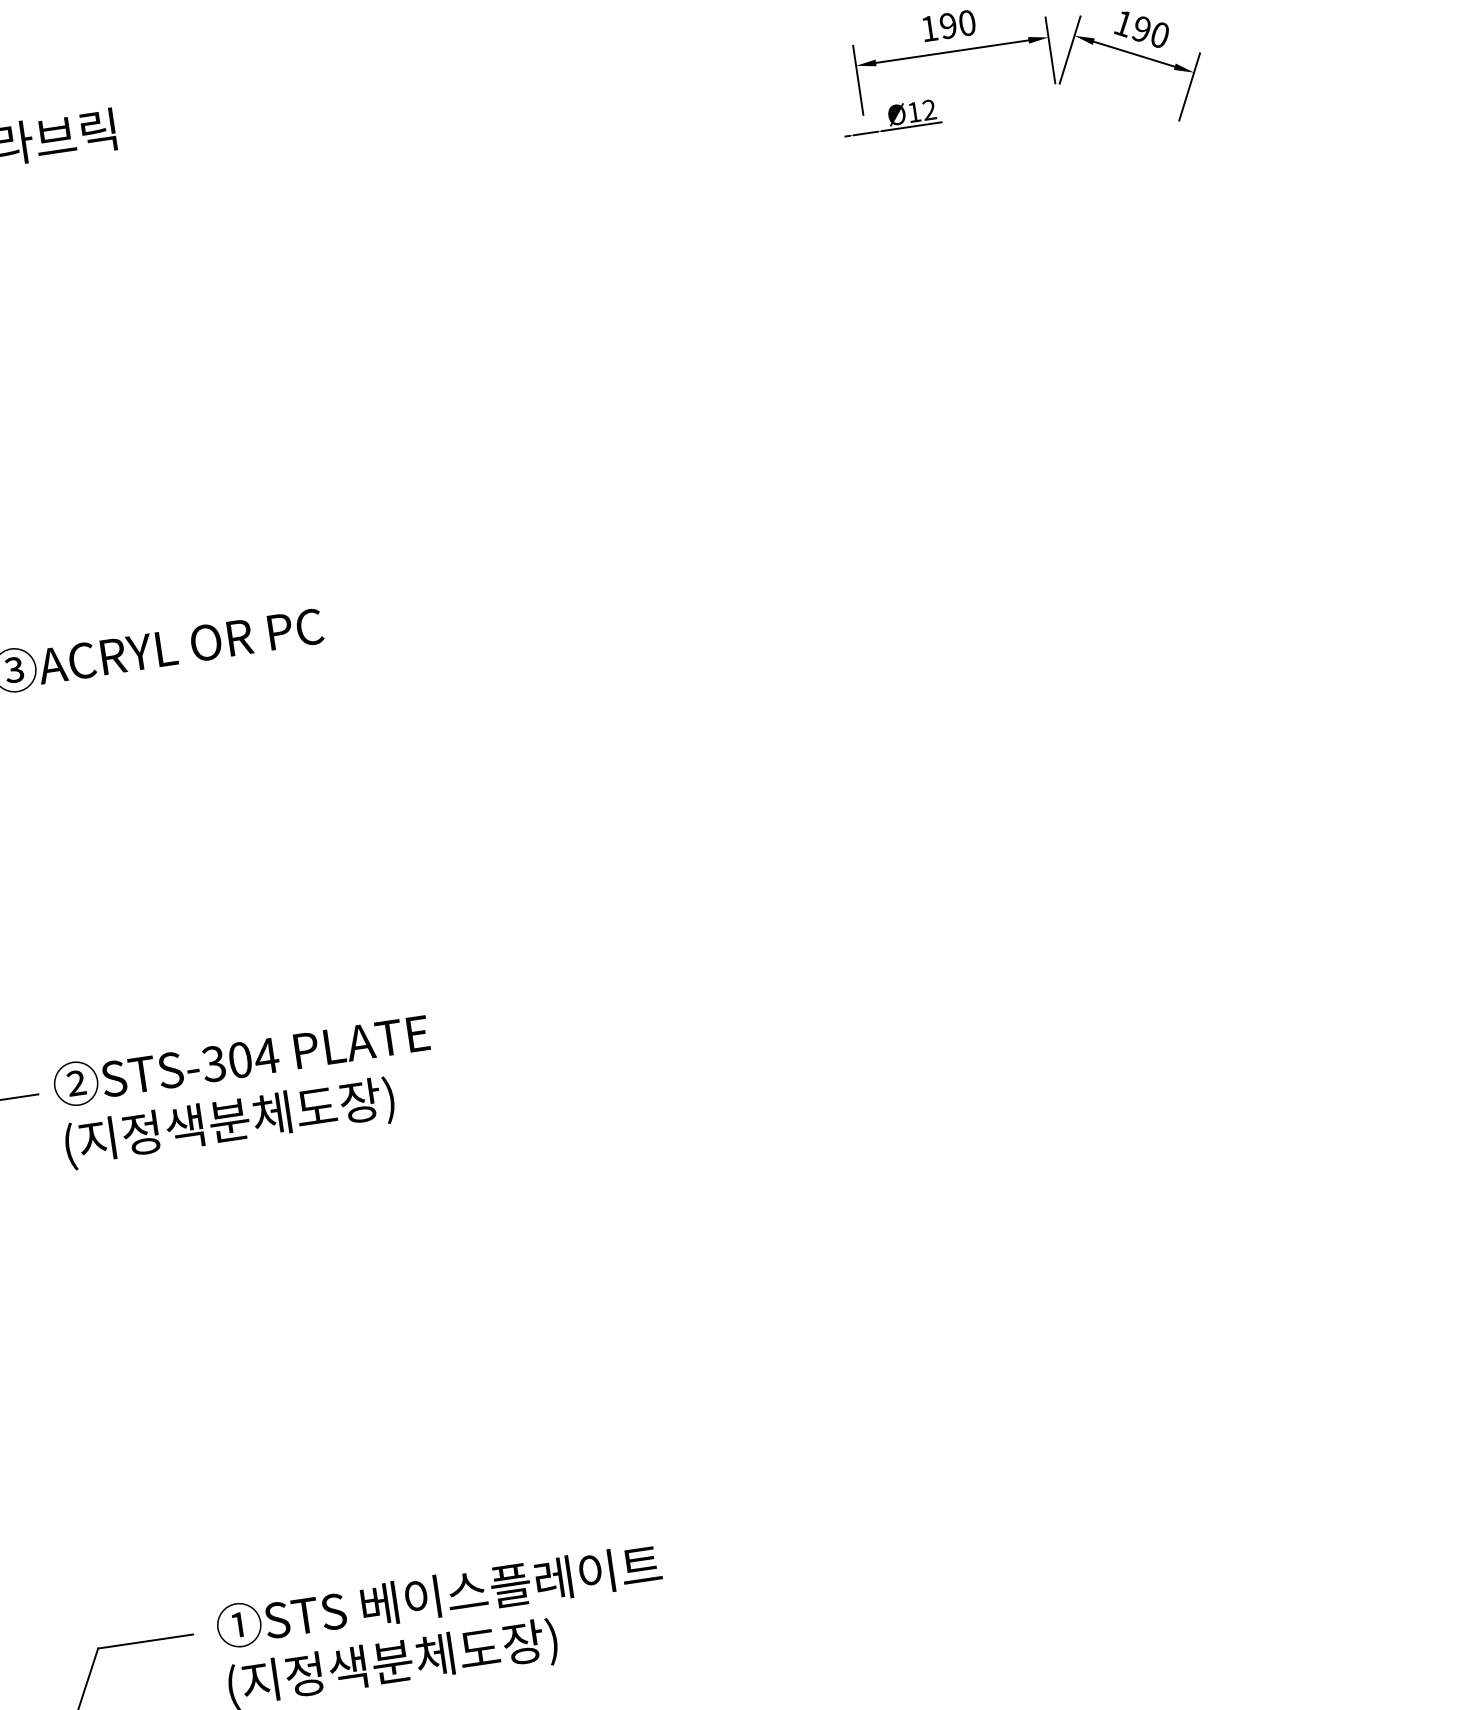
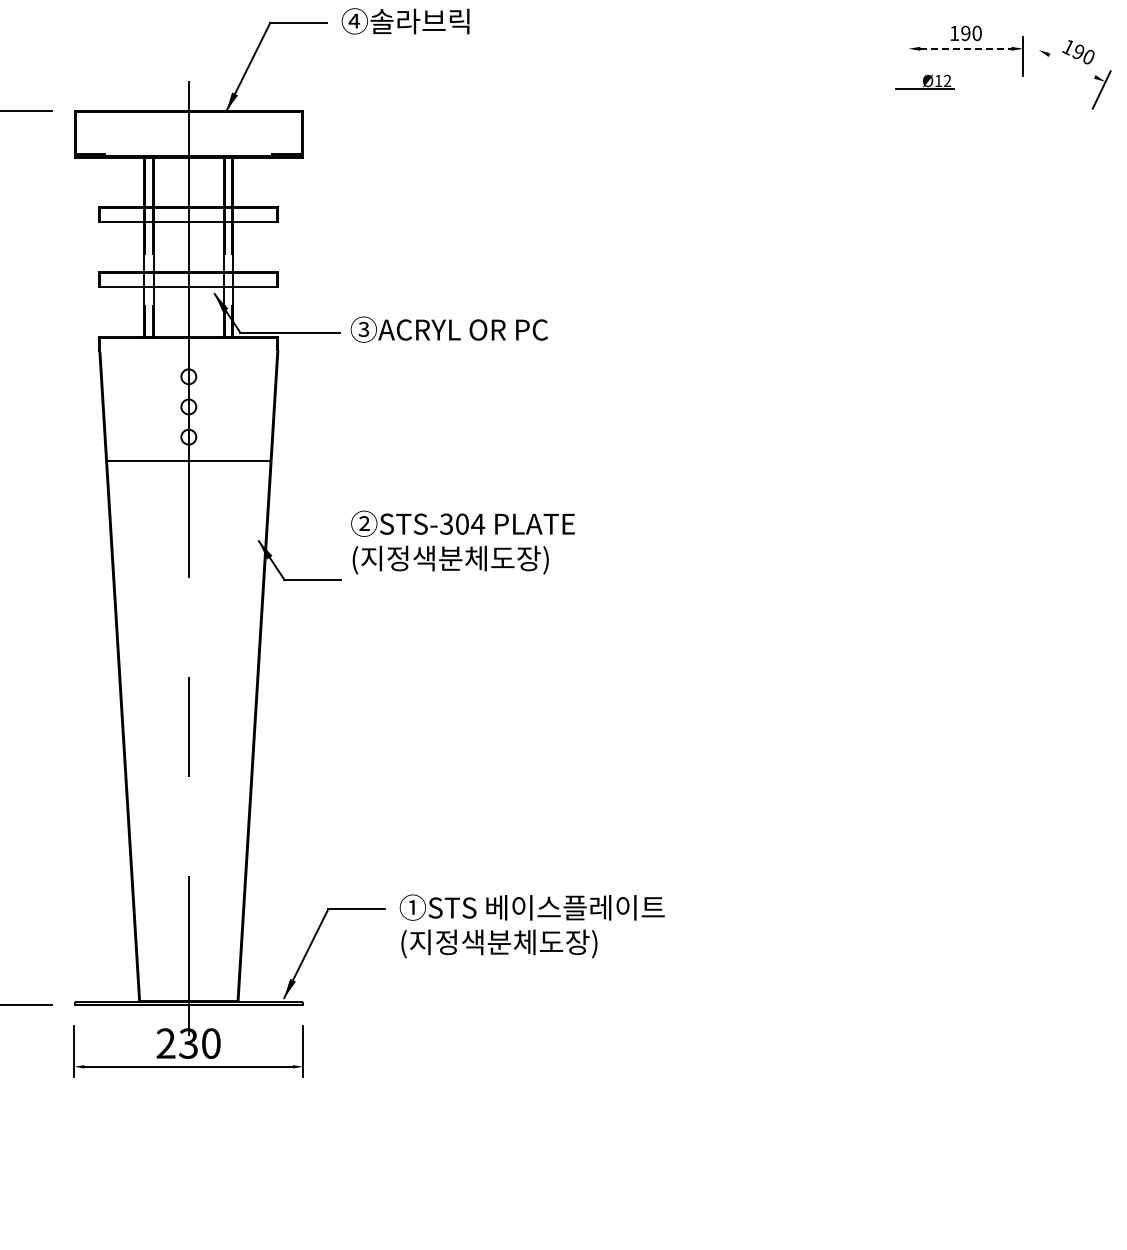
line: (1069, 49) -> (1034, 57), removed
line: (951, 51) -> (965, 48), solid -> dashed
line: (1133, 53) -> (1071, 65), removed
line: (858, 80) -> (908, 57), removed
text: (245, 1090) -> (462, 542), moved

